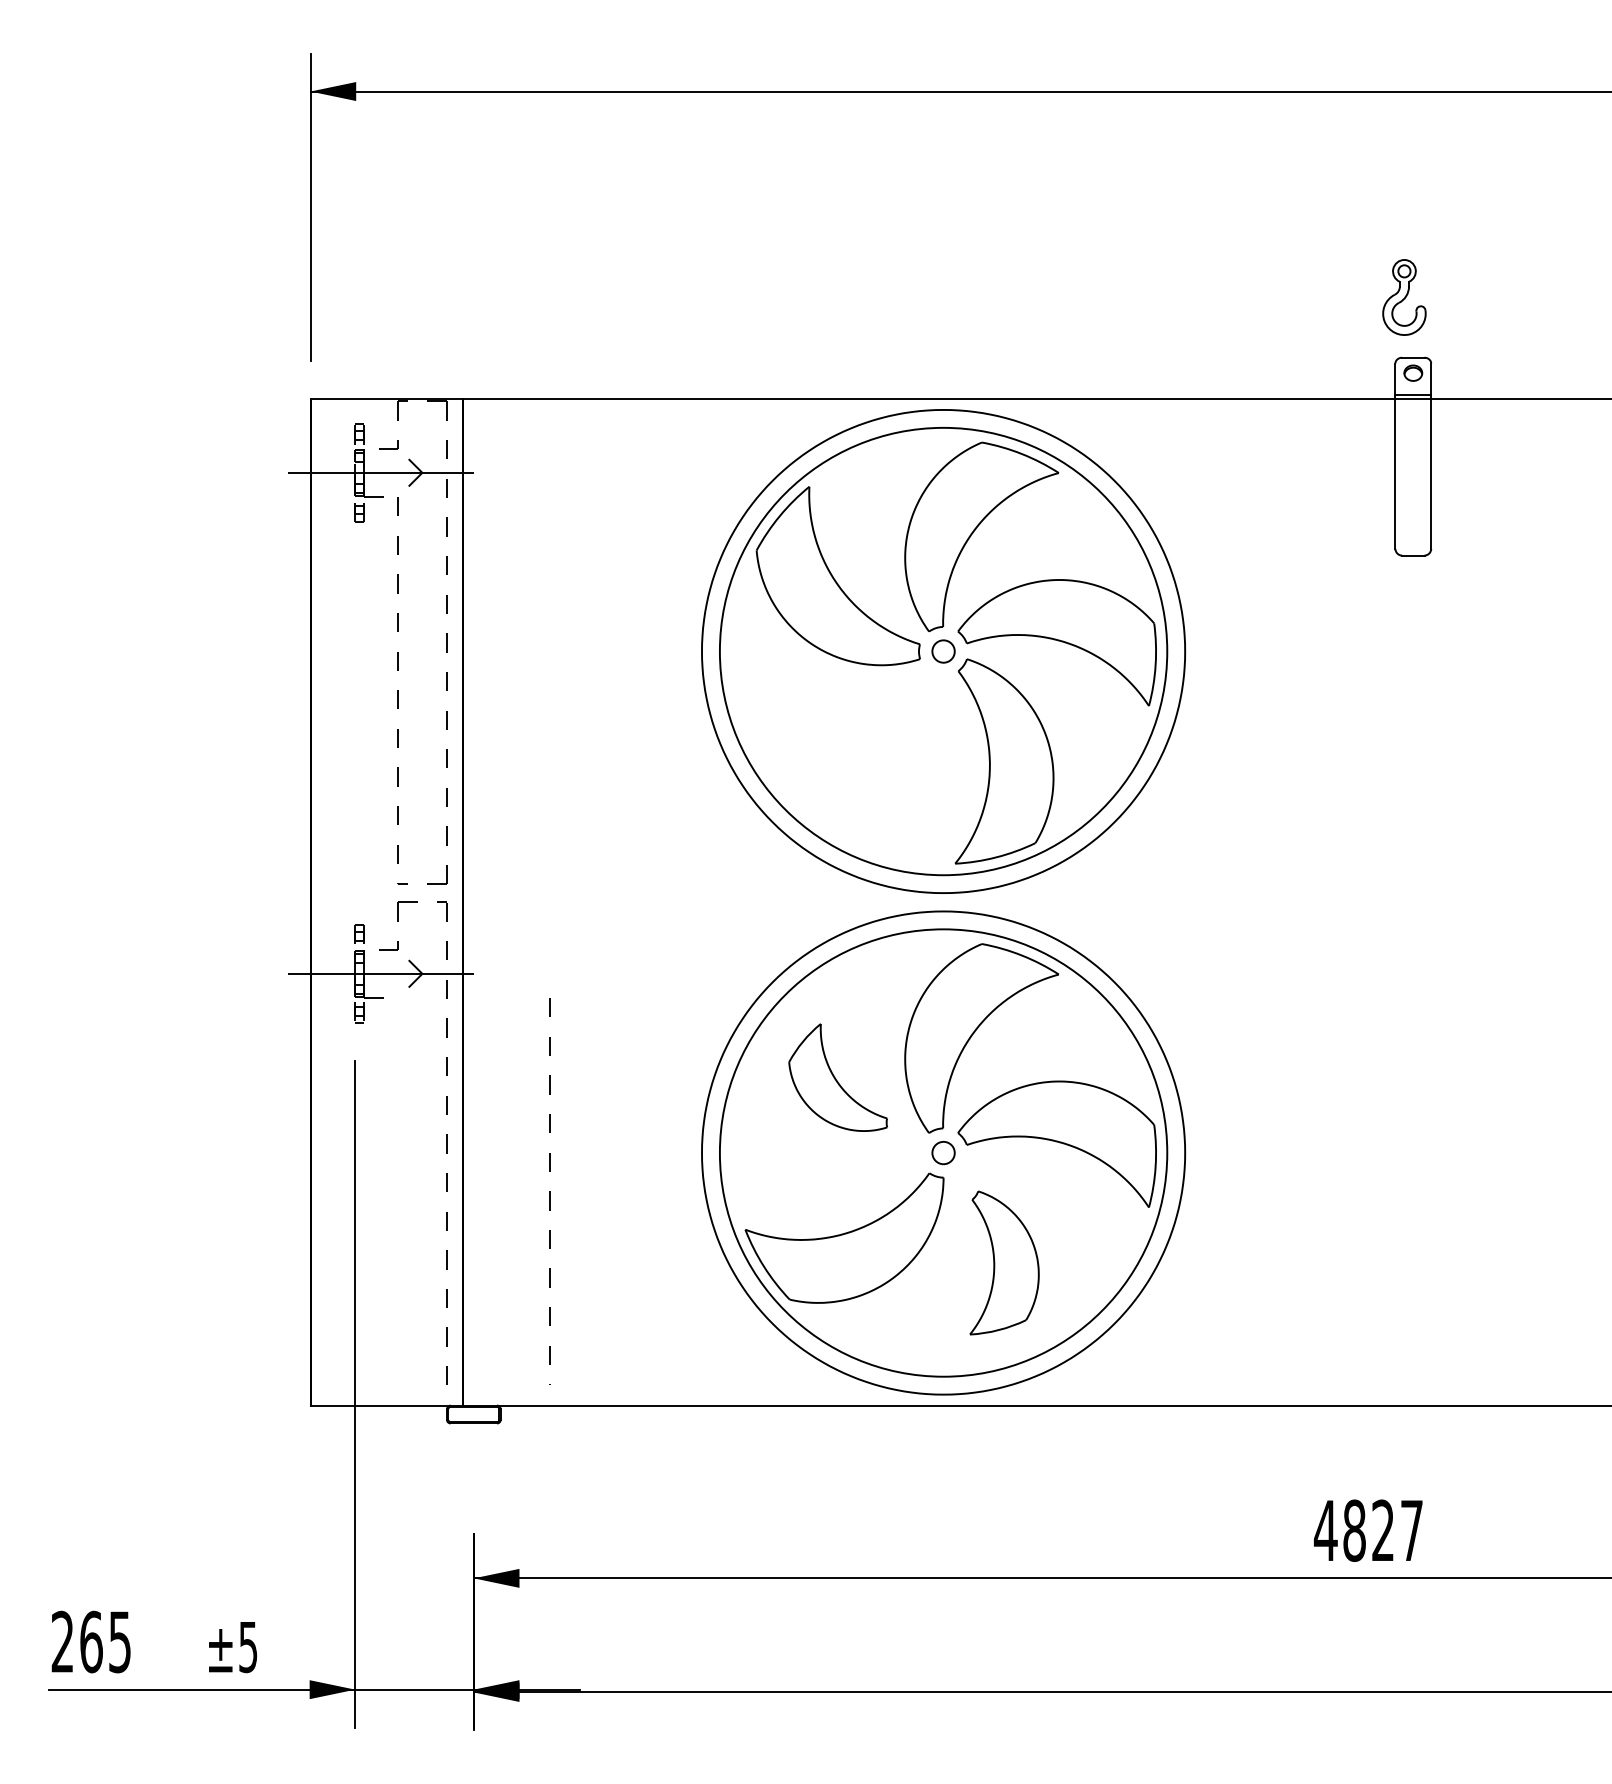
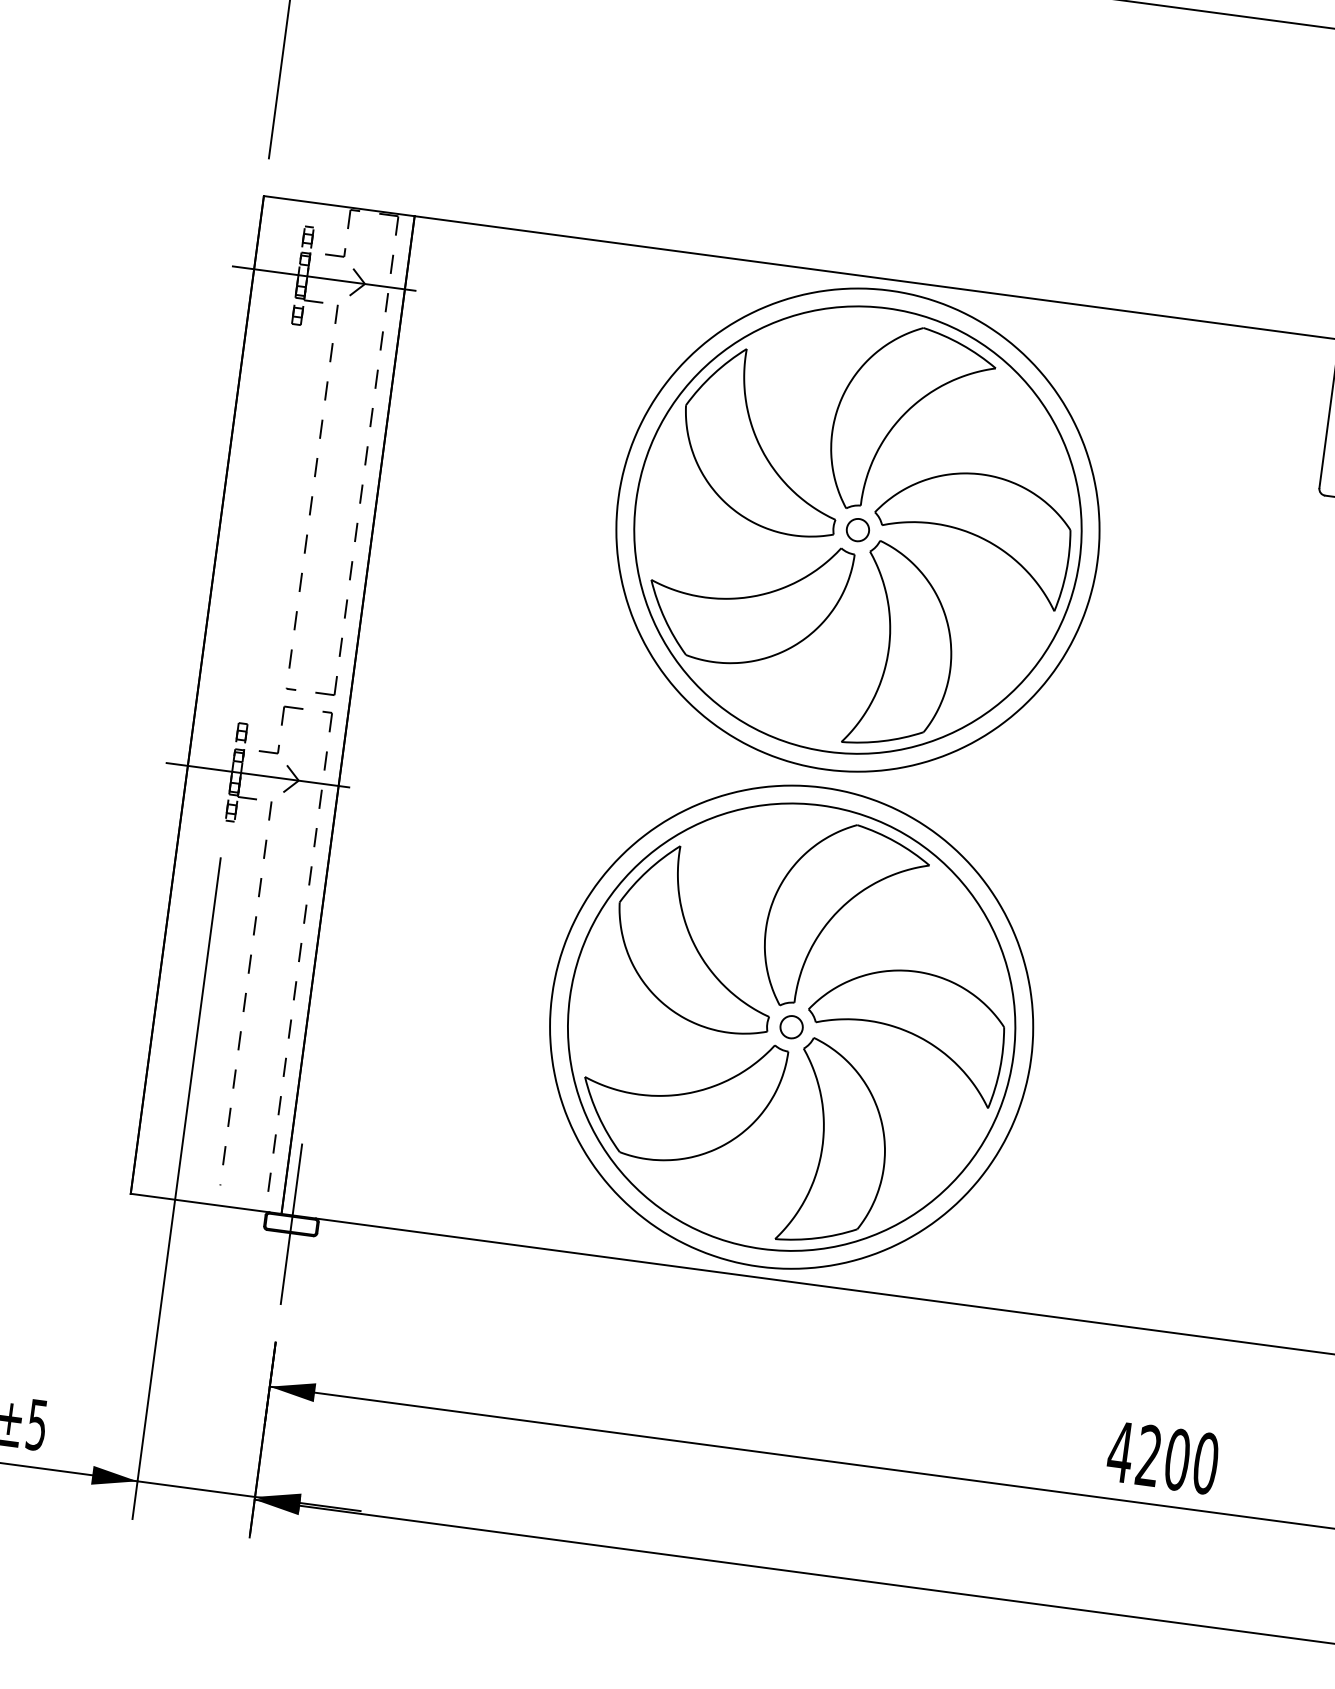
part: (844, 736) -> (748, 601), added
part: (837, 1077) -> (696, 938), size x1.67
line: (549, 1191) -> (245, 993), moved
part: (1004, 1262) -> (837, 1143), size x1.43
line: (473, 1414) -> (291, 1224), added
text: (1383, 1530) -> (1177, 1459), 4827 -> 4200

